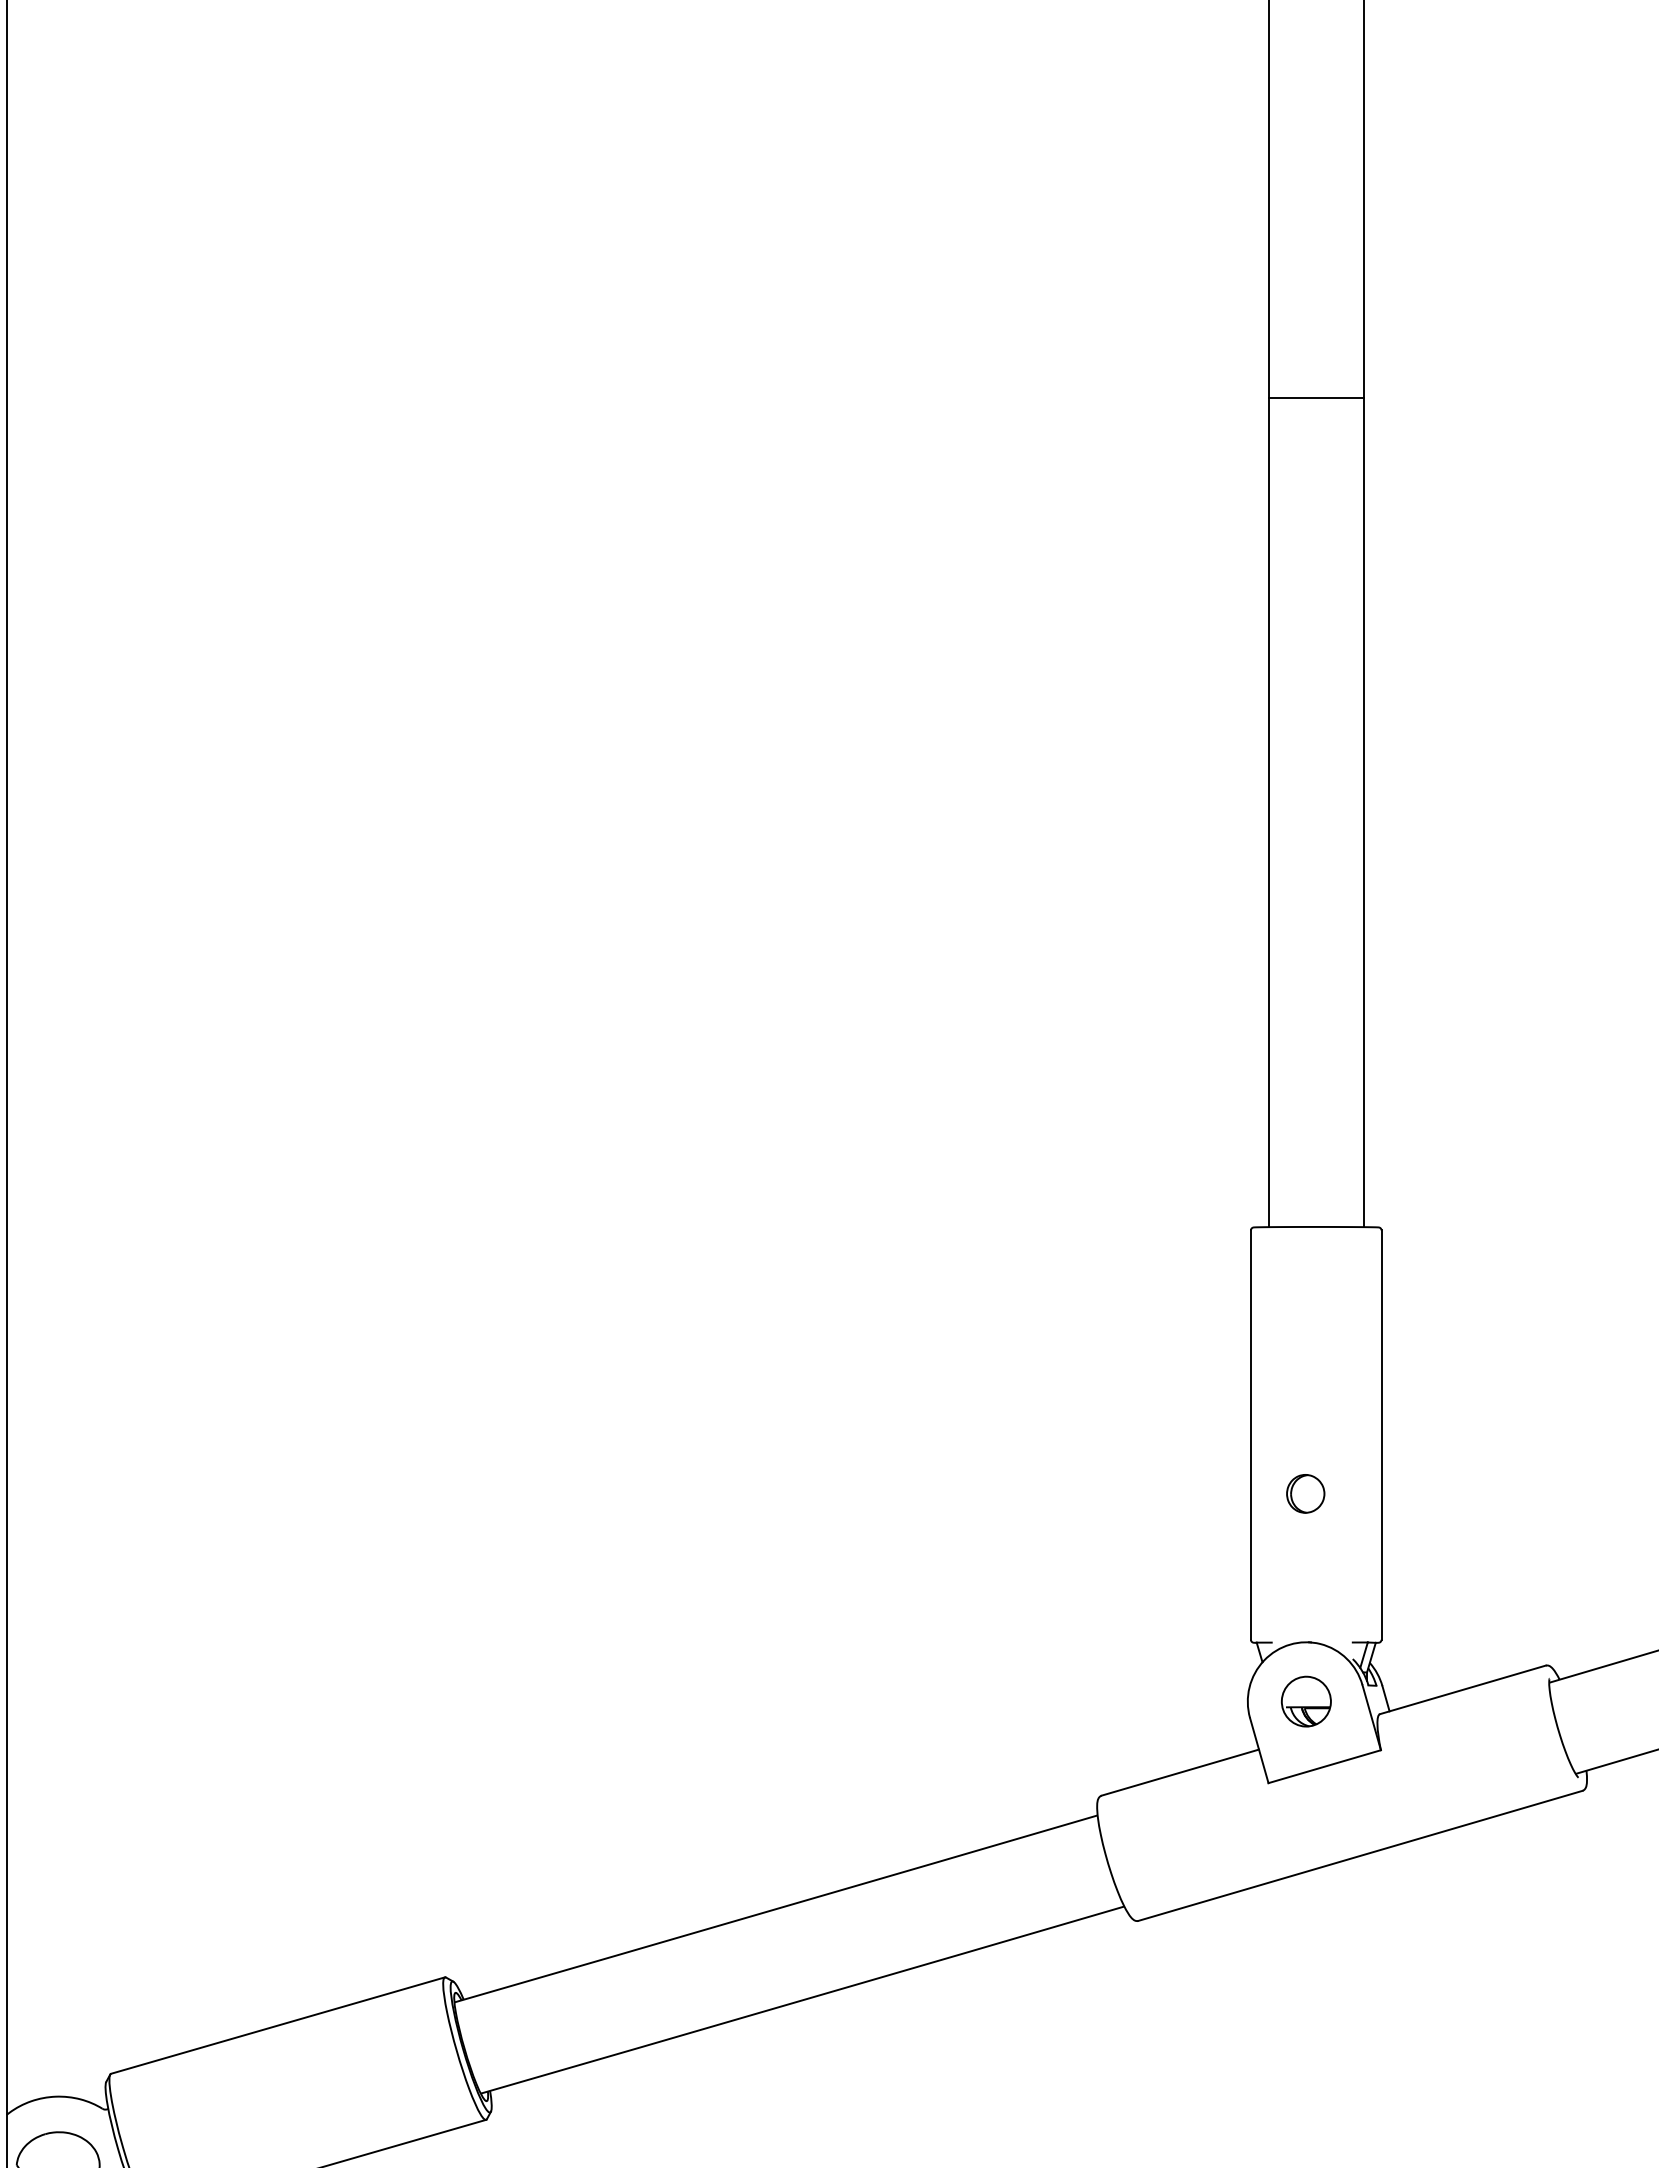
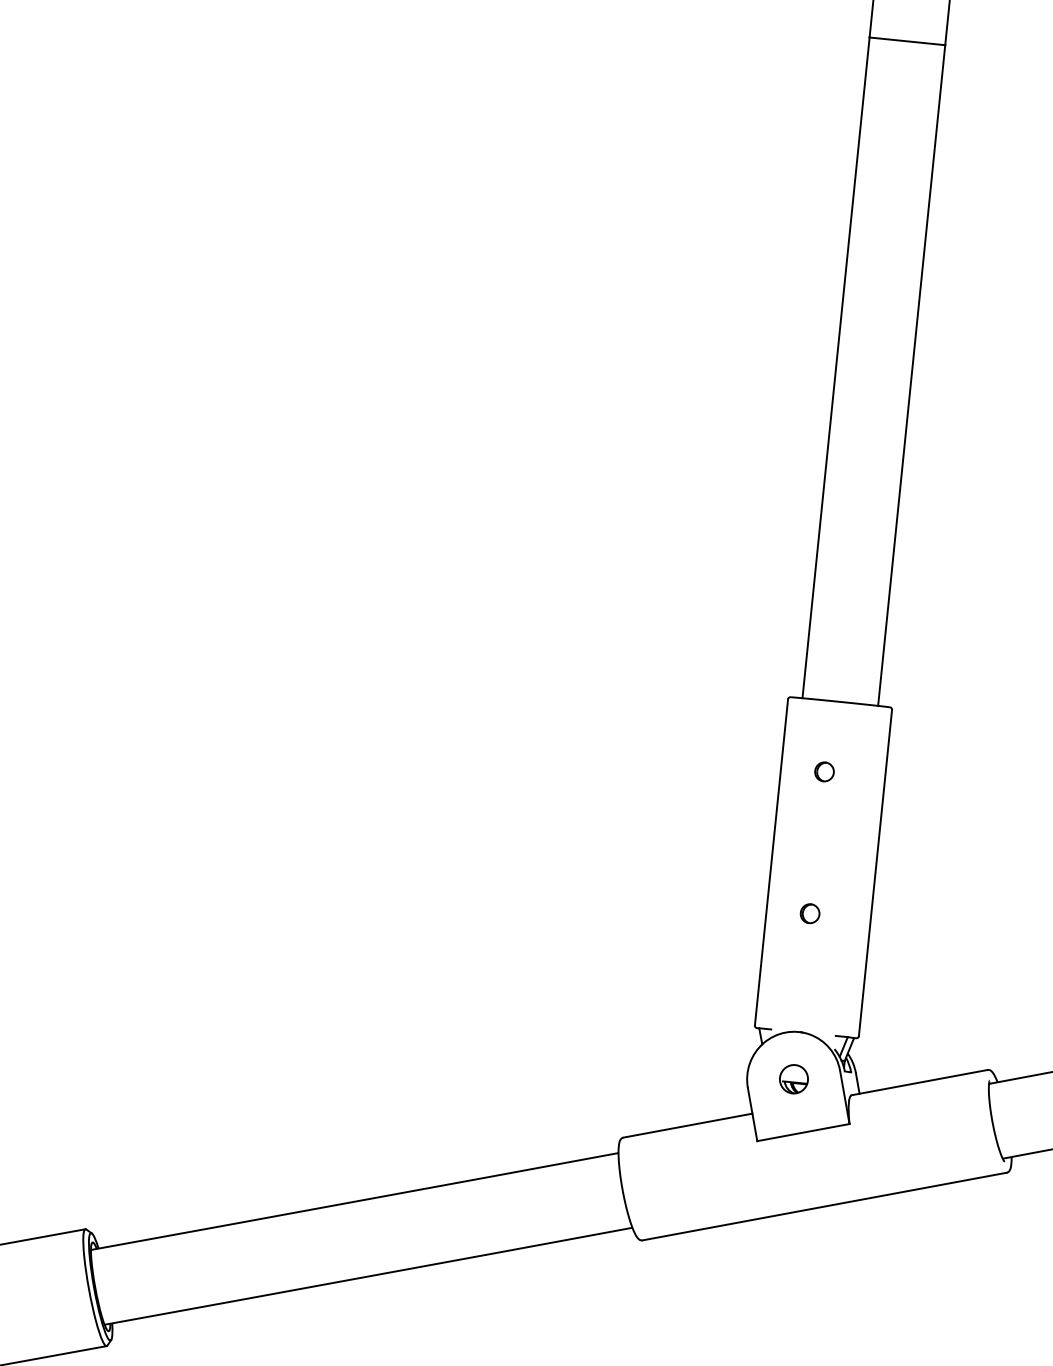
part: (1304, 1315) -> (823, 771), added
part: (1304, 1493) -> (809, 913), size x0.62
part: (1305, 1701) -> (793, 1079), size x0.71

